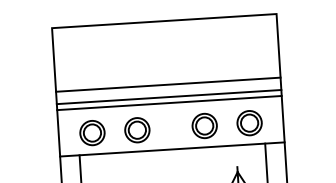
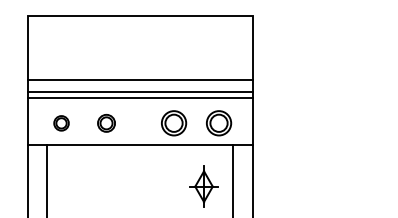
part: (137, 130) -> (106, 123), size x0.7
part: (92, 133) -> (61, 123), size x0.6

